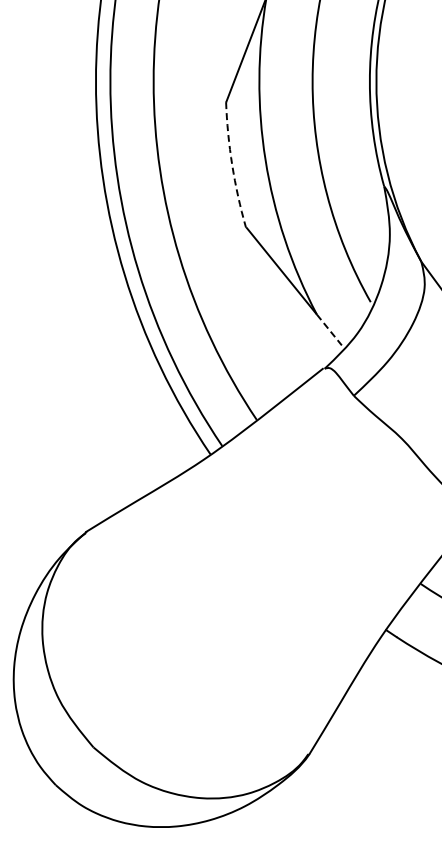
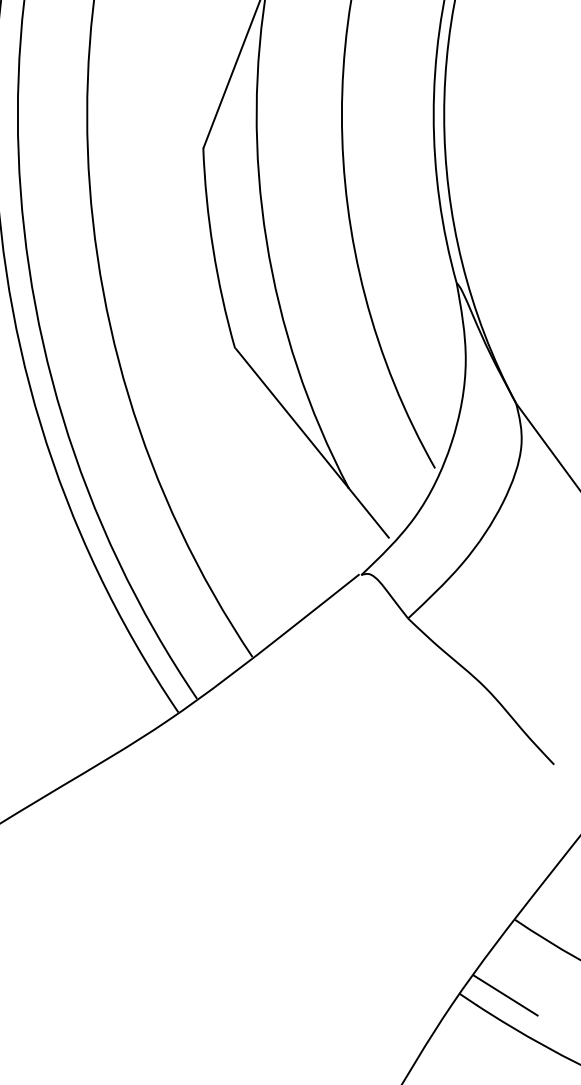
arc: (232, 165) -> (213, 249), dashed -> solid
line: (329, 329) -> (369, 512), dashed -> solid
line: (414, 630) -> (505, 994), added

